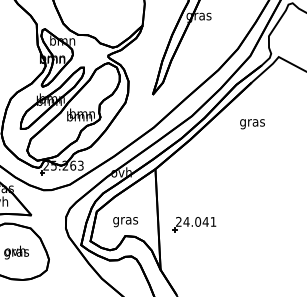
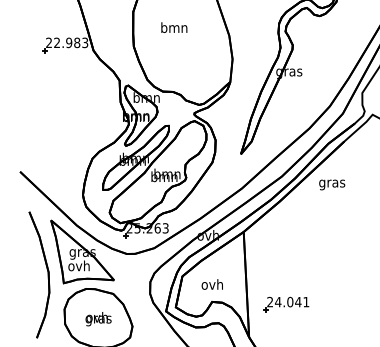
text: (252, 123) -> (332, 184), moved
text: (125, 220) -> (212, 285), gras -> ovh
part: (194, 224) -> (286, 304), moved

